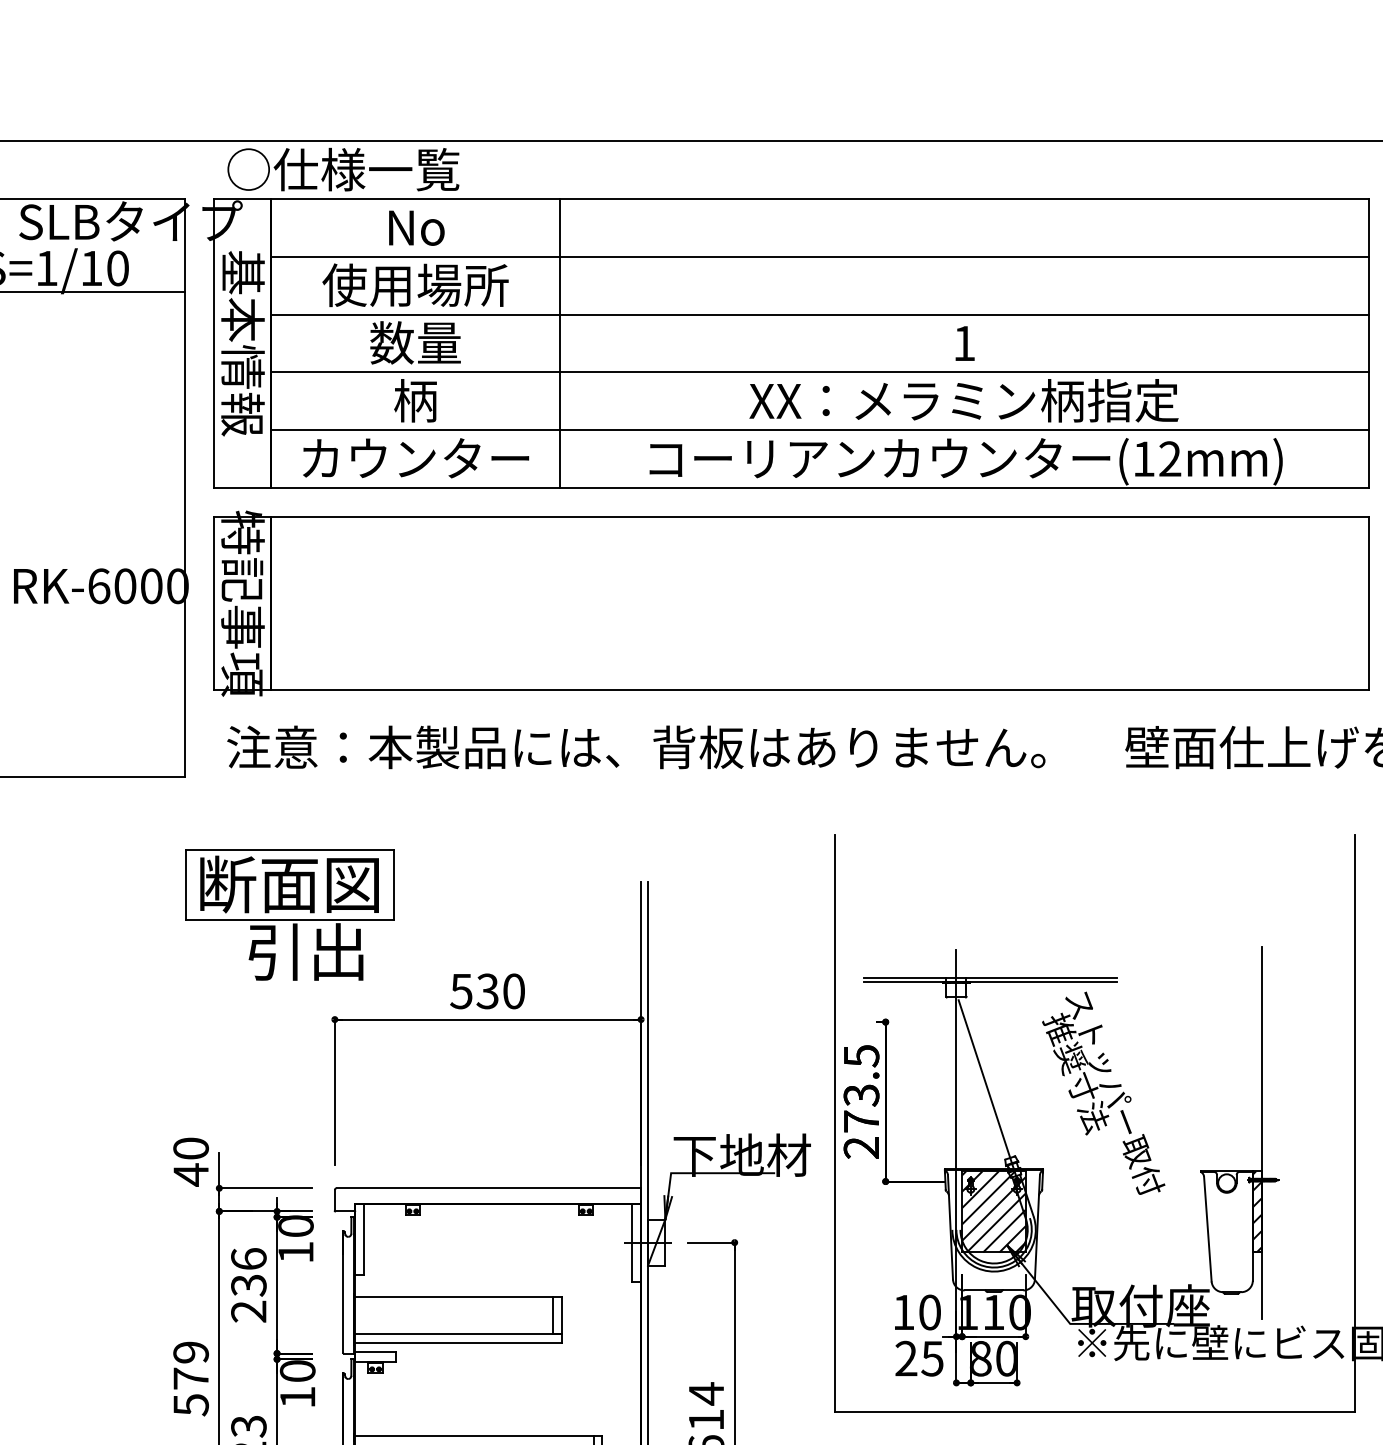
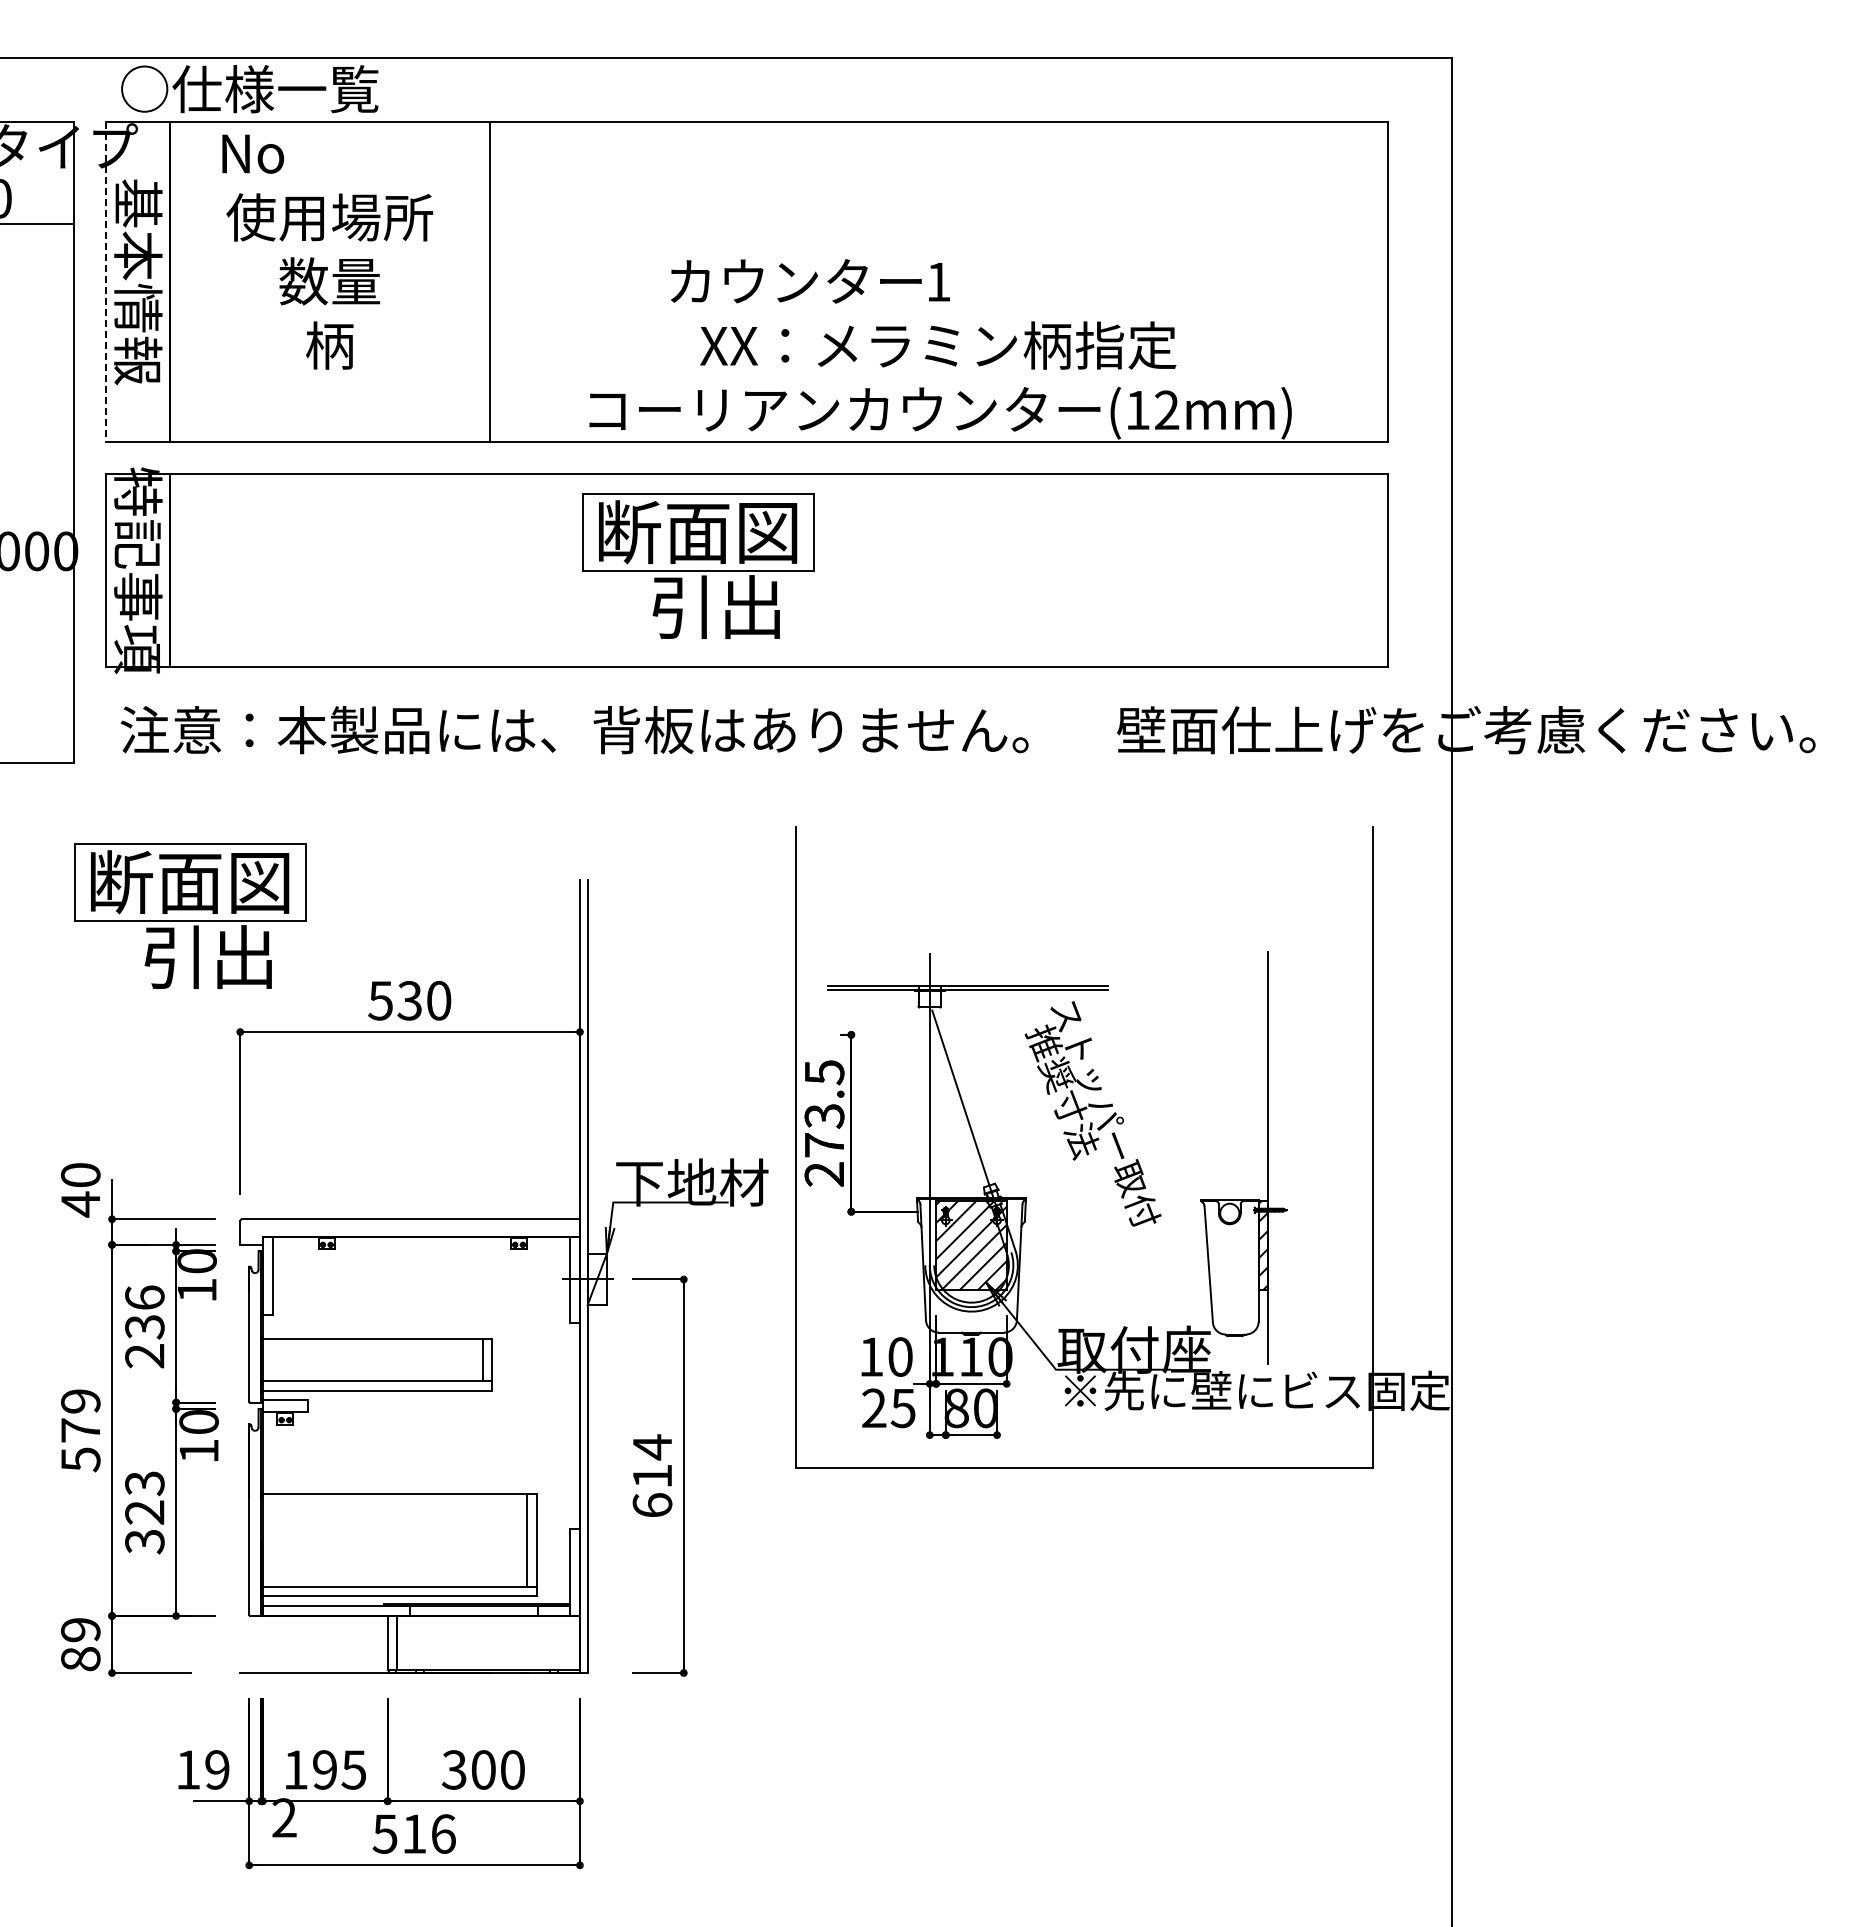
text: (417, 227) -> (253, 153), moved
line: (820, 257) -> (778, 186), removed
line: (820, 315) -> (778, 250), removed
line: (213, 343) -> (105, 282), solid -> dashed
line: (820, 372) -> (778, 314), removed
line: (820, 430) -> (778, 378), removed
text: (416, 458) -> (796, 281), moved
part: (747, 599) -> (698, 565), added

